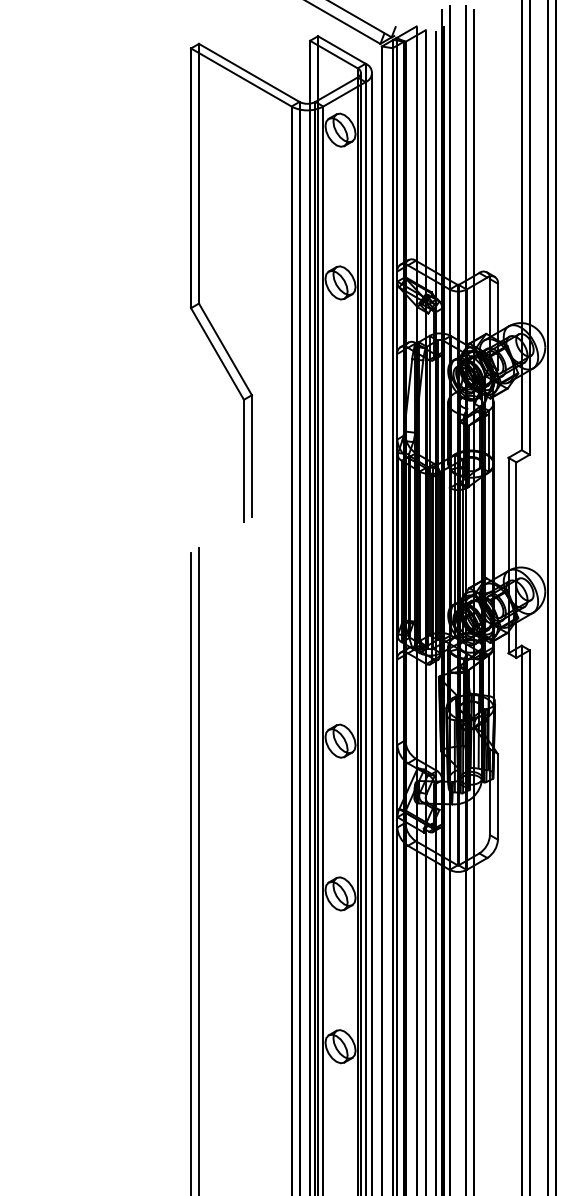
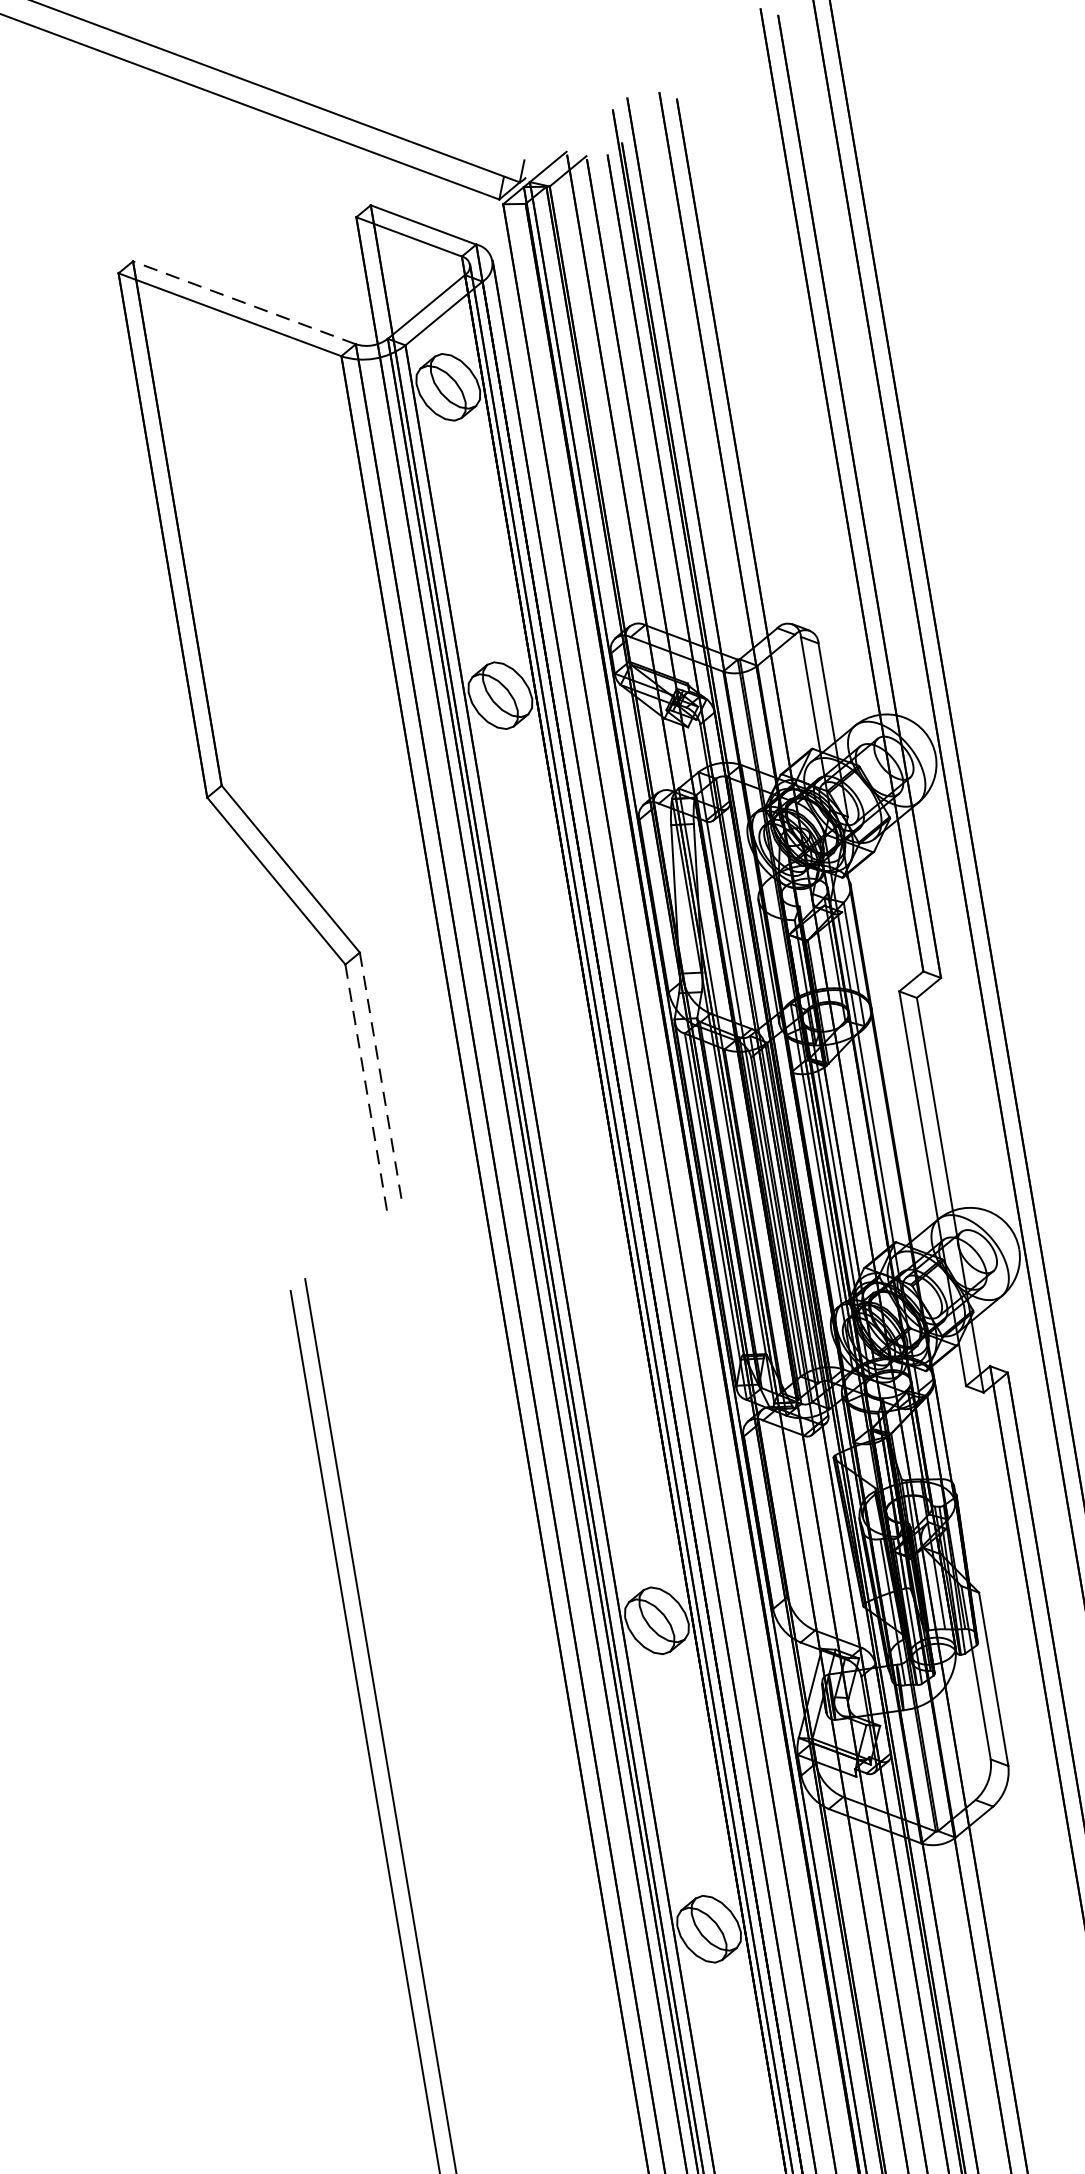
line: (248, 72) -> (242, 302), solid -> dashed
line: (251, 456) -> (379, 1076), solid -> dashed
line: (243, 461) -> (365, 1089), solid -> dashed

